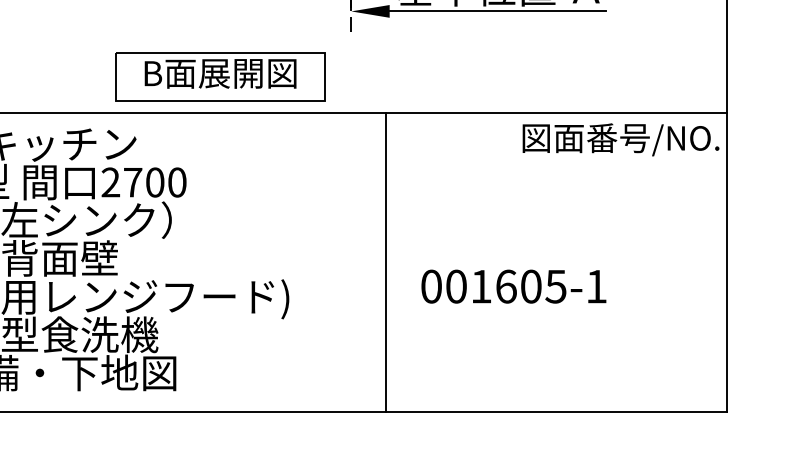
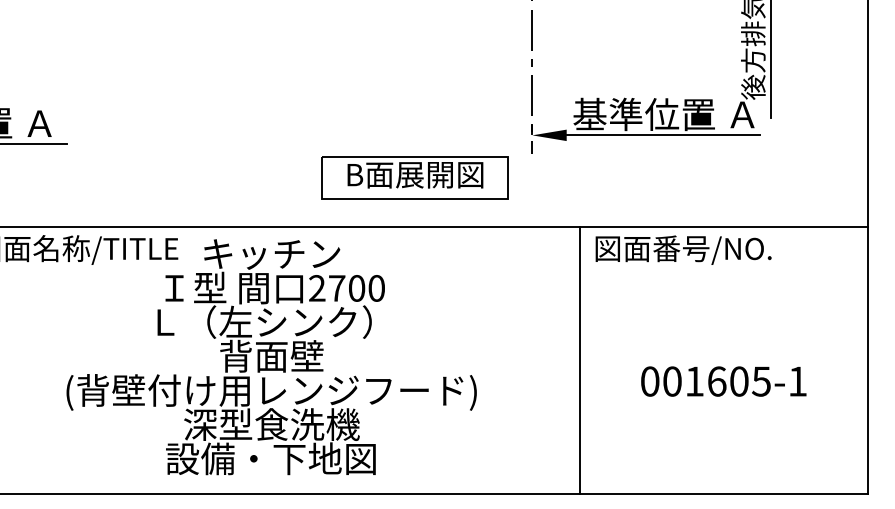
part: (219, 76) -> (414, 177), moved
text: (620, 139) -> (683, 249), moved
line: (386, 261) -> (580, 359), moved
text: (513, 286) -> (723, 381), moved

